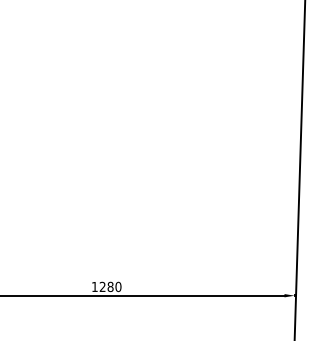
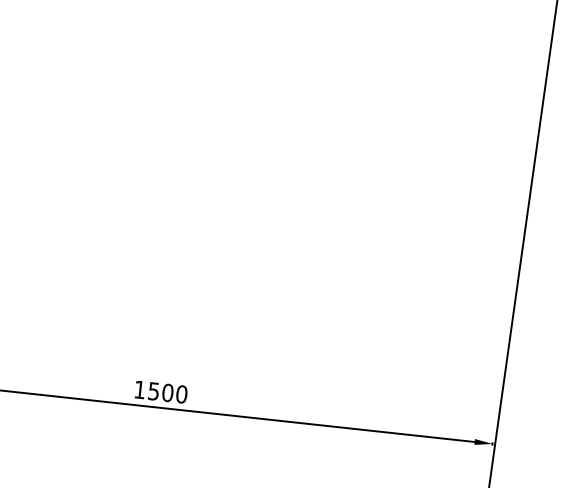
text: (106, 286) -> (160, 391), 1280 -> 1500

